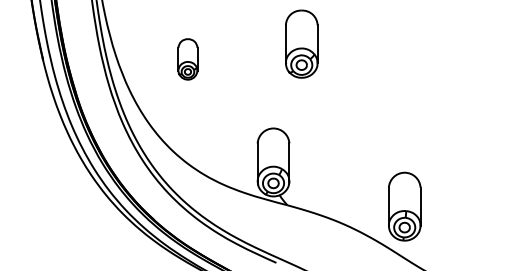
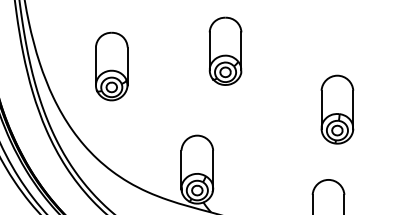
part: (187, 59) -> (111, 66), size x1.67
part: (413, 102) -> (337, 109), added

